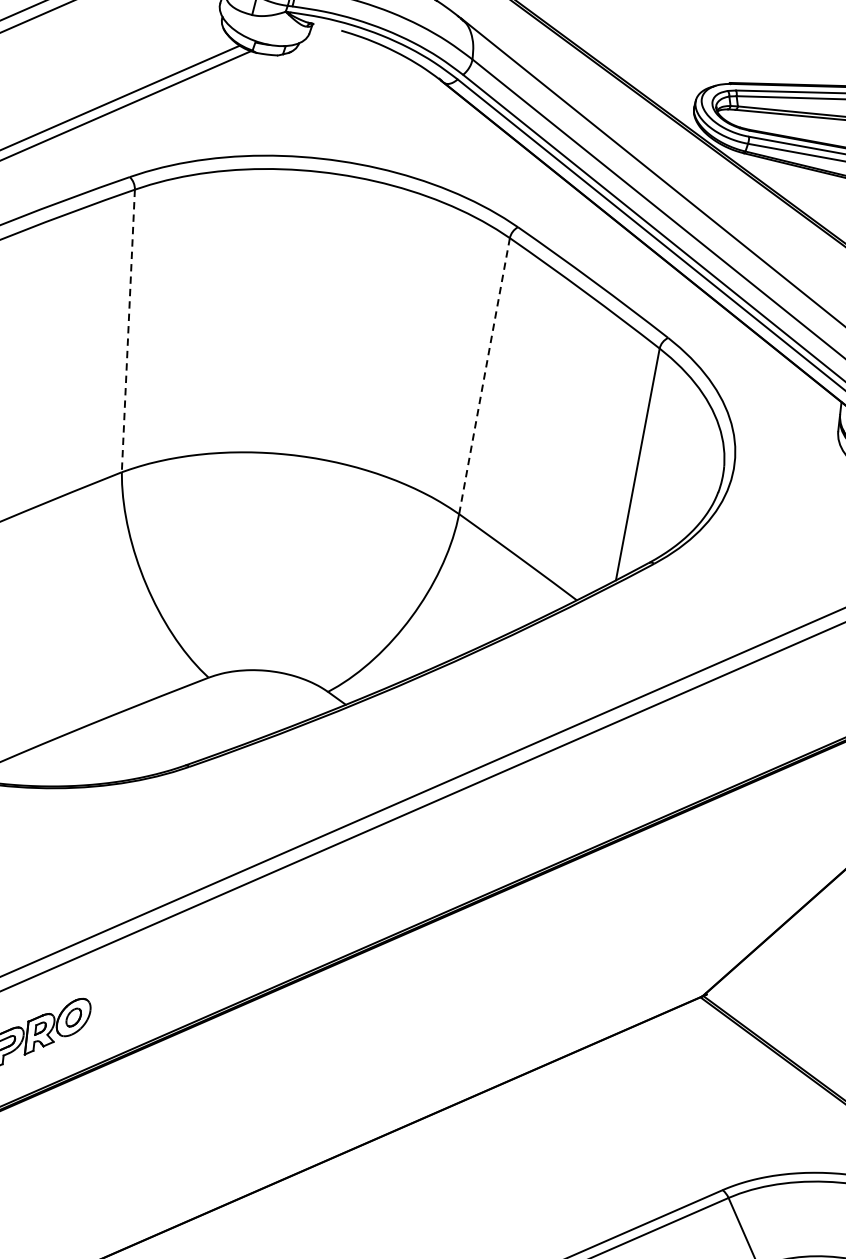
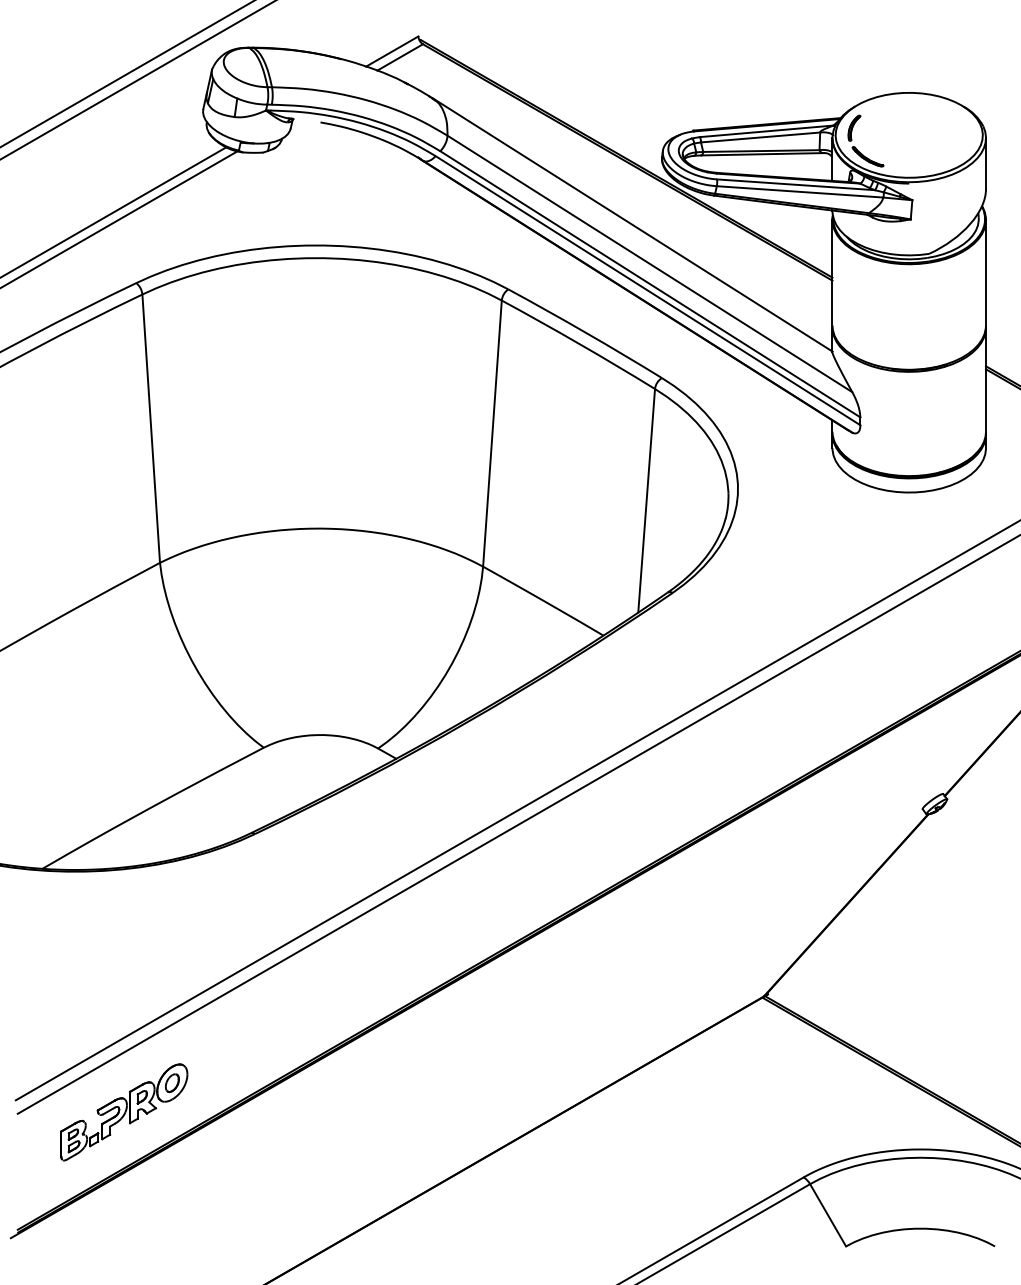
line: (128, 331) -> (151, 429), dashed -> solid
line: (484, 377) -> (492, 434), dashed -> solid

